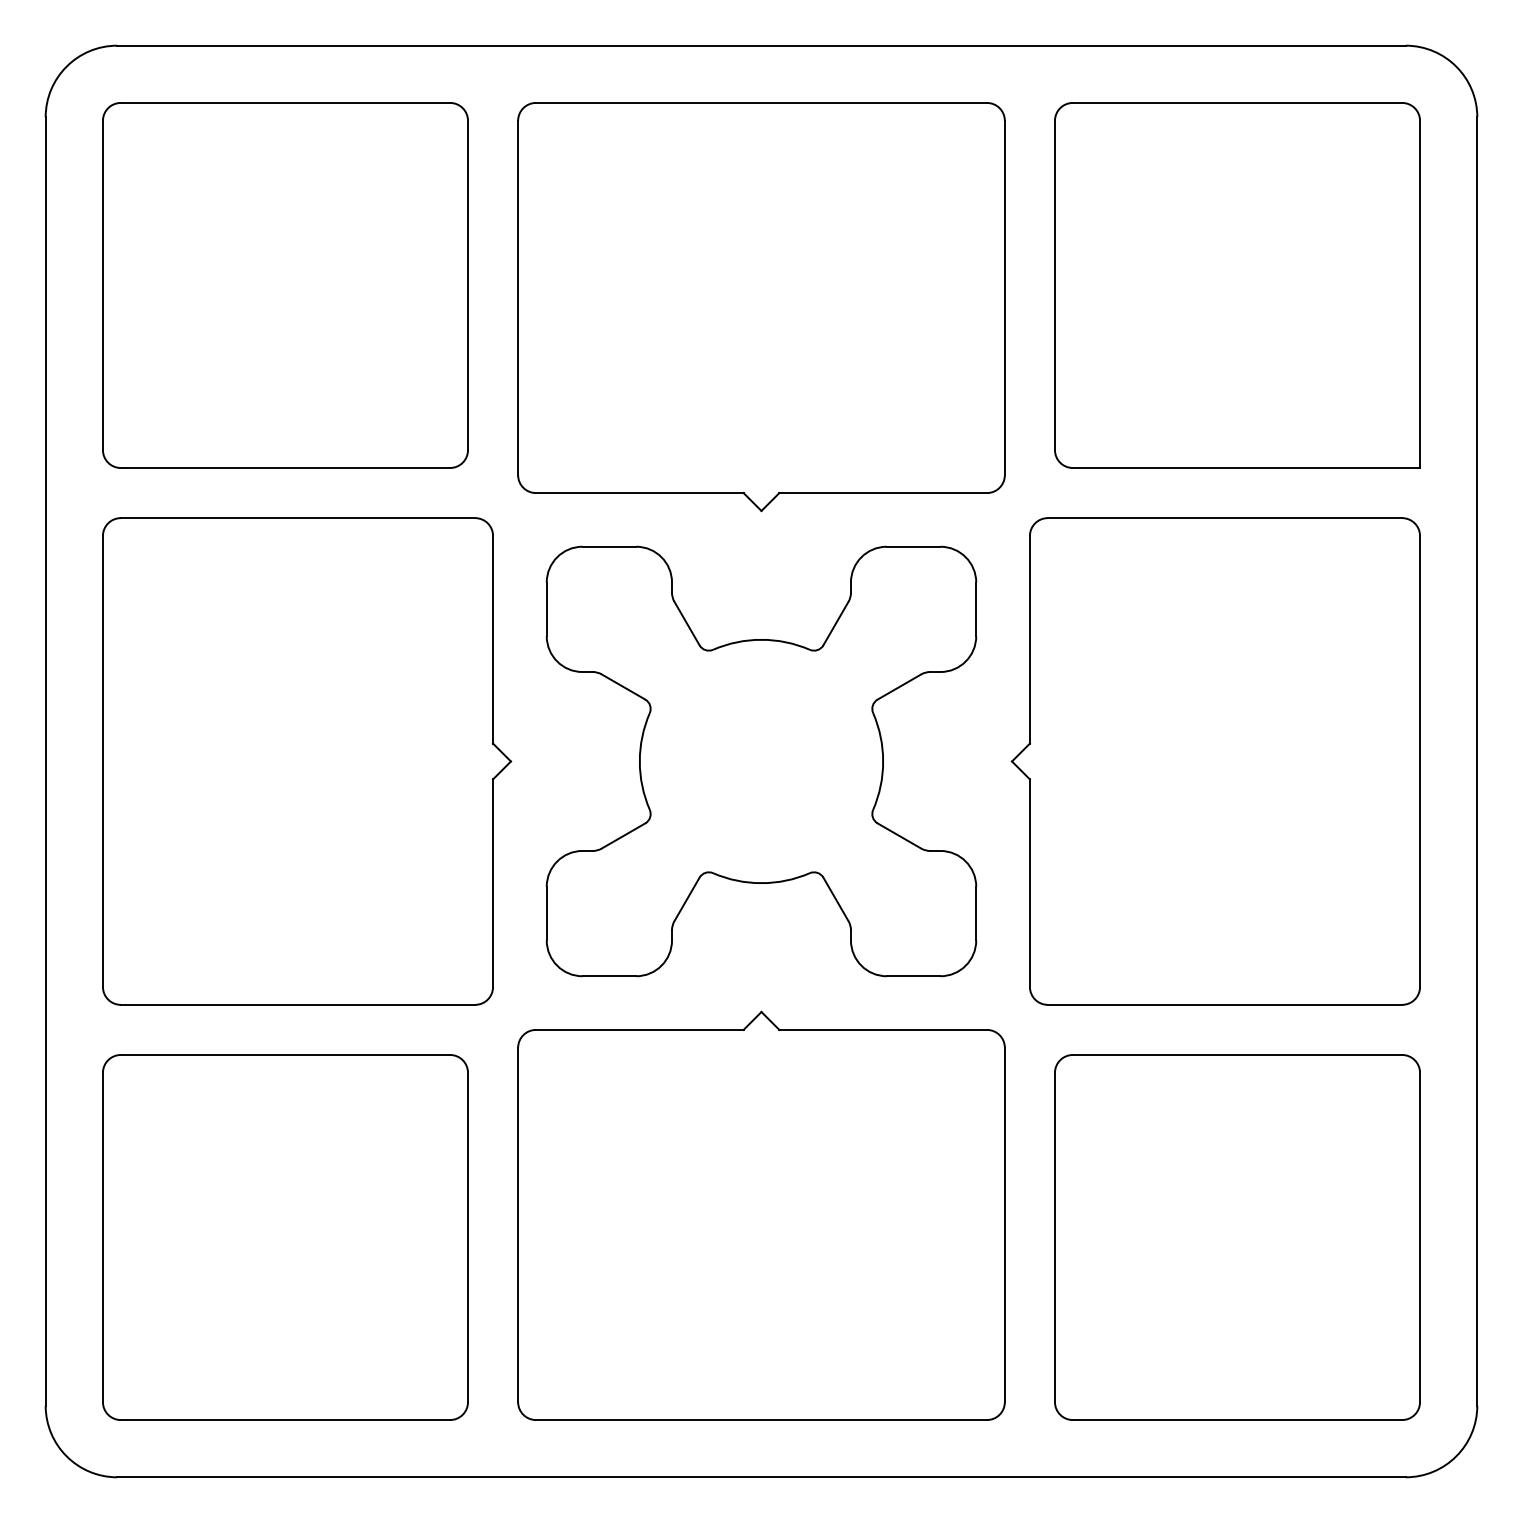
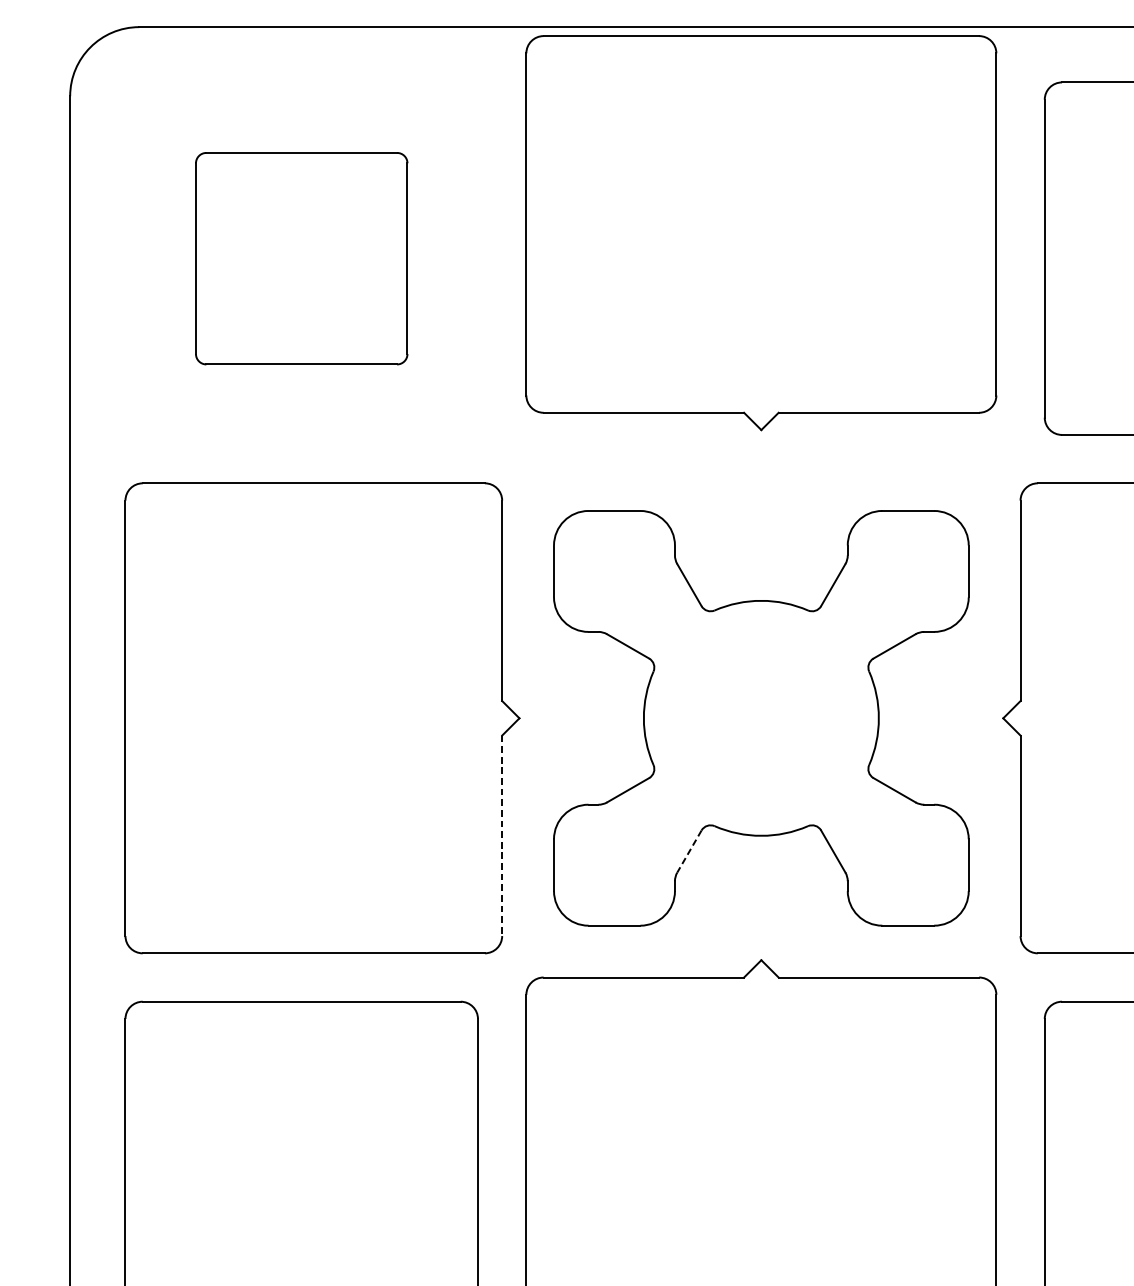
part: (285, 285) -> (301, 258), size x0.6
part: (761, 307) -> (761, 233), moved
line: (493, 883) -> (502, 836), solid -> dashed
line: (686, 899) -> (688, 851), solid -> dashed

